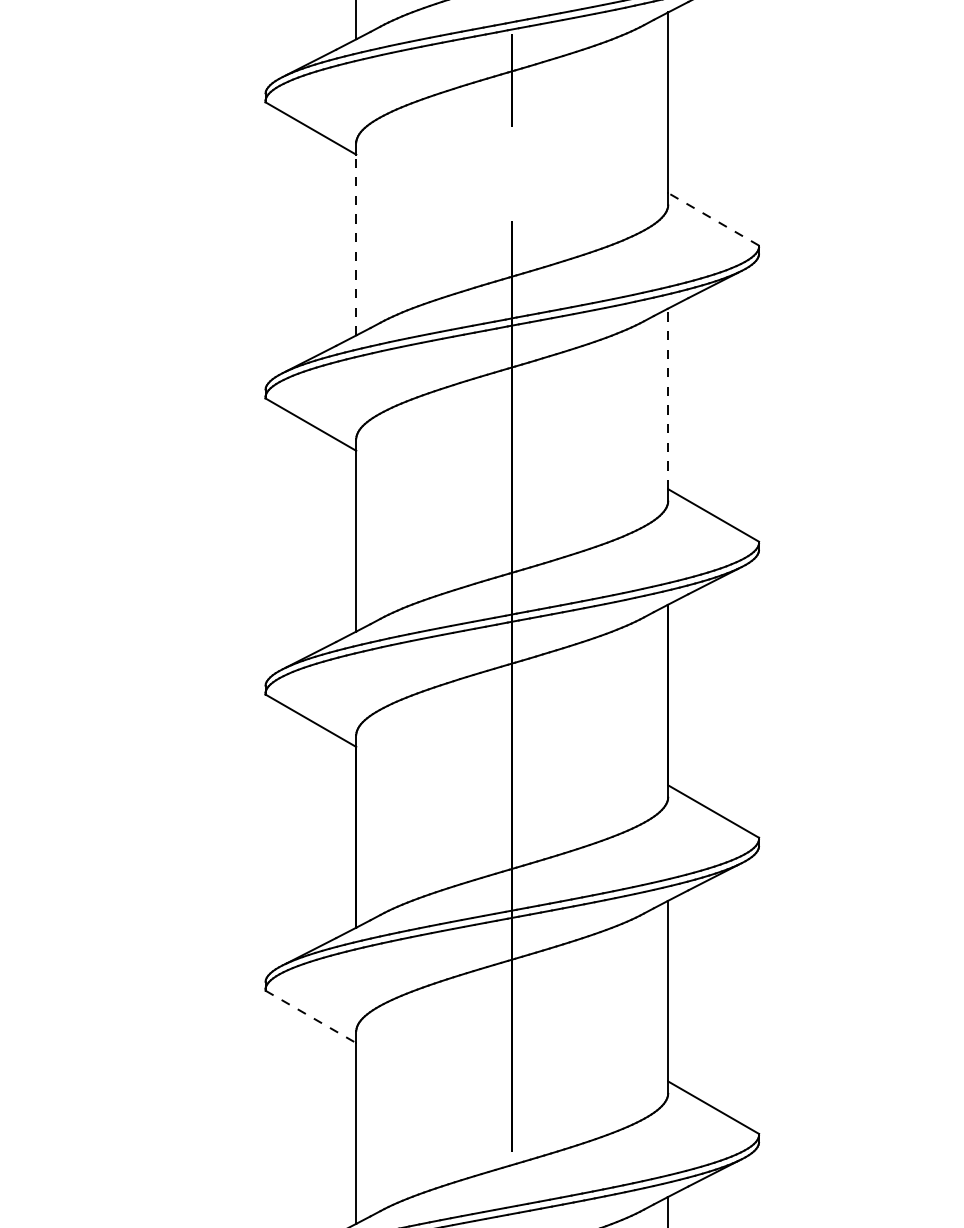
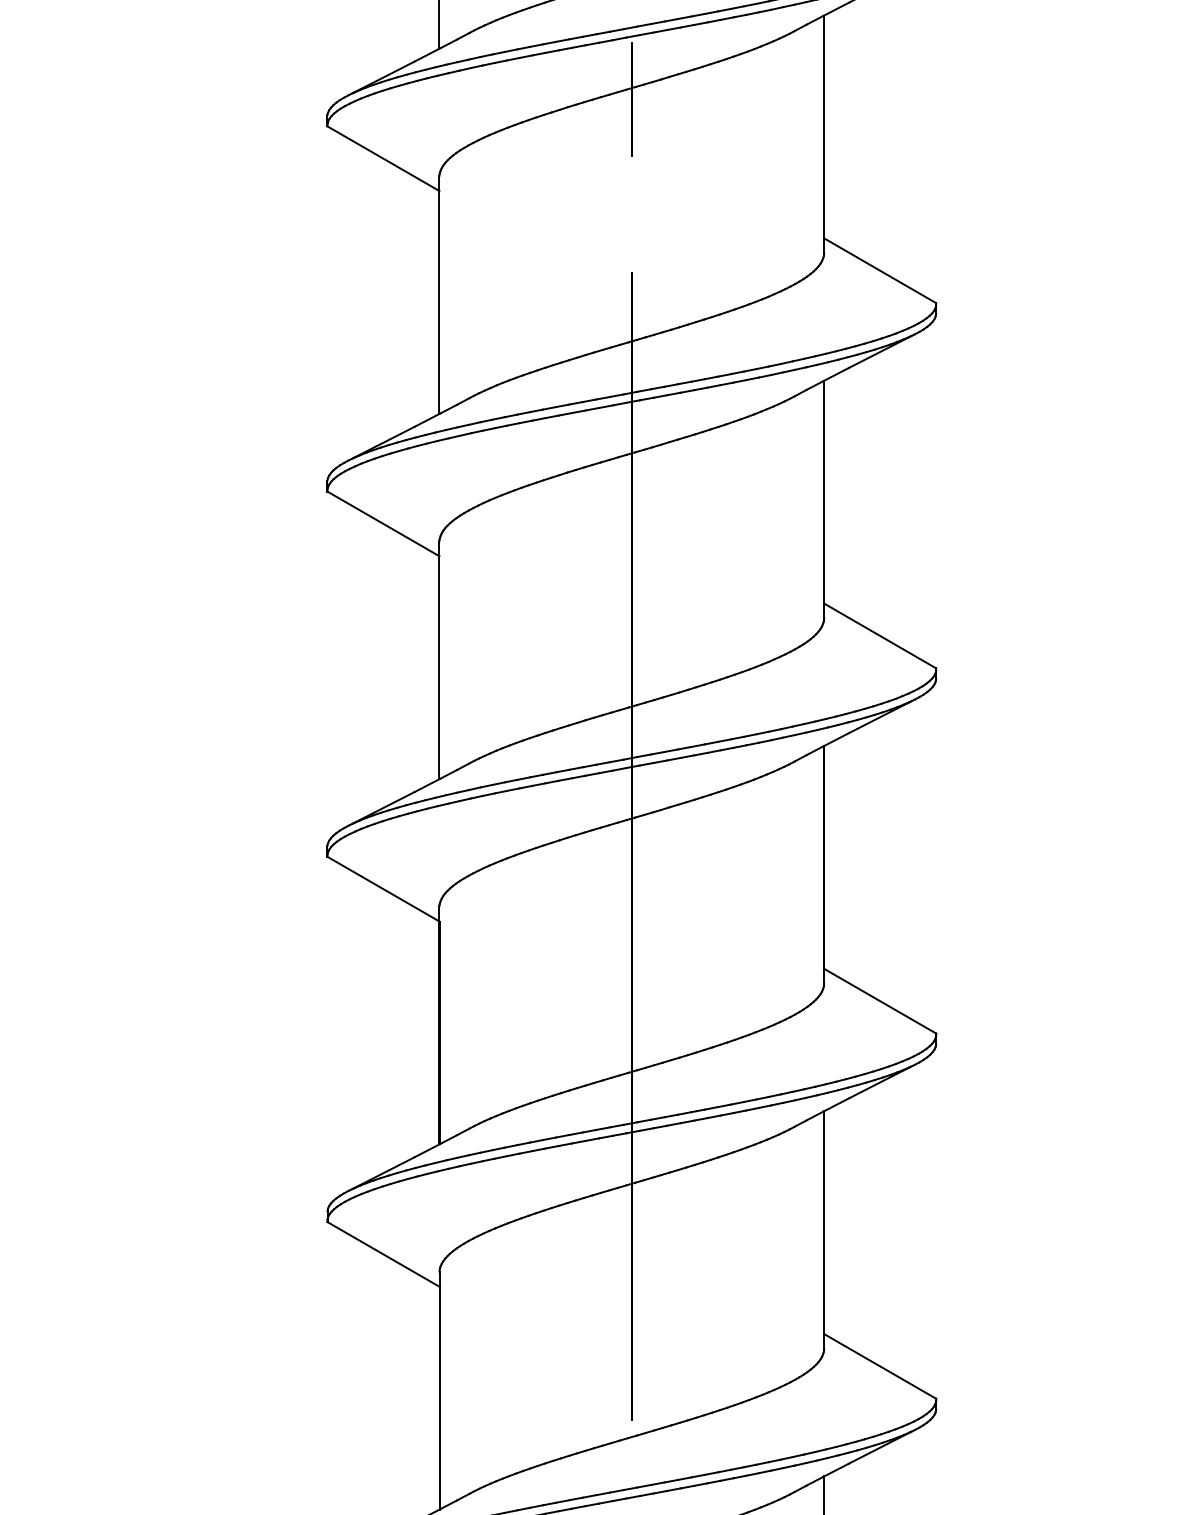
line: (713, 219) -> (880, 270), dashed -> solid
line: (356, 245) -> (439, 302), dashed -> solid
line: (668, 398) -> (824, 491), dashed -> solid
line: (310, 1016) -> (383, 1254), dashed -> solid

